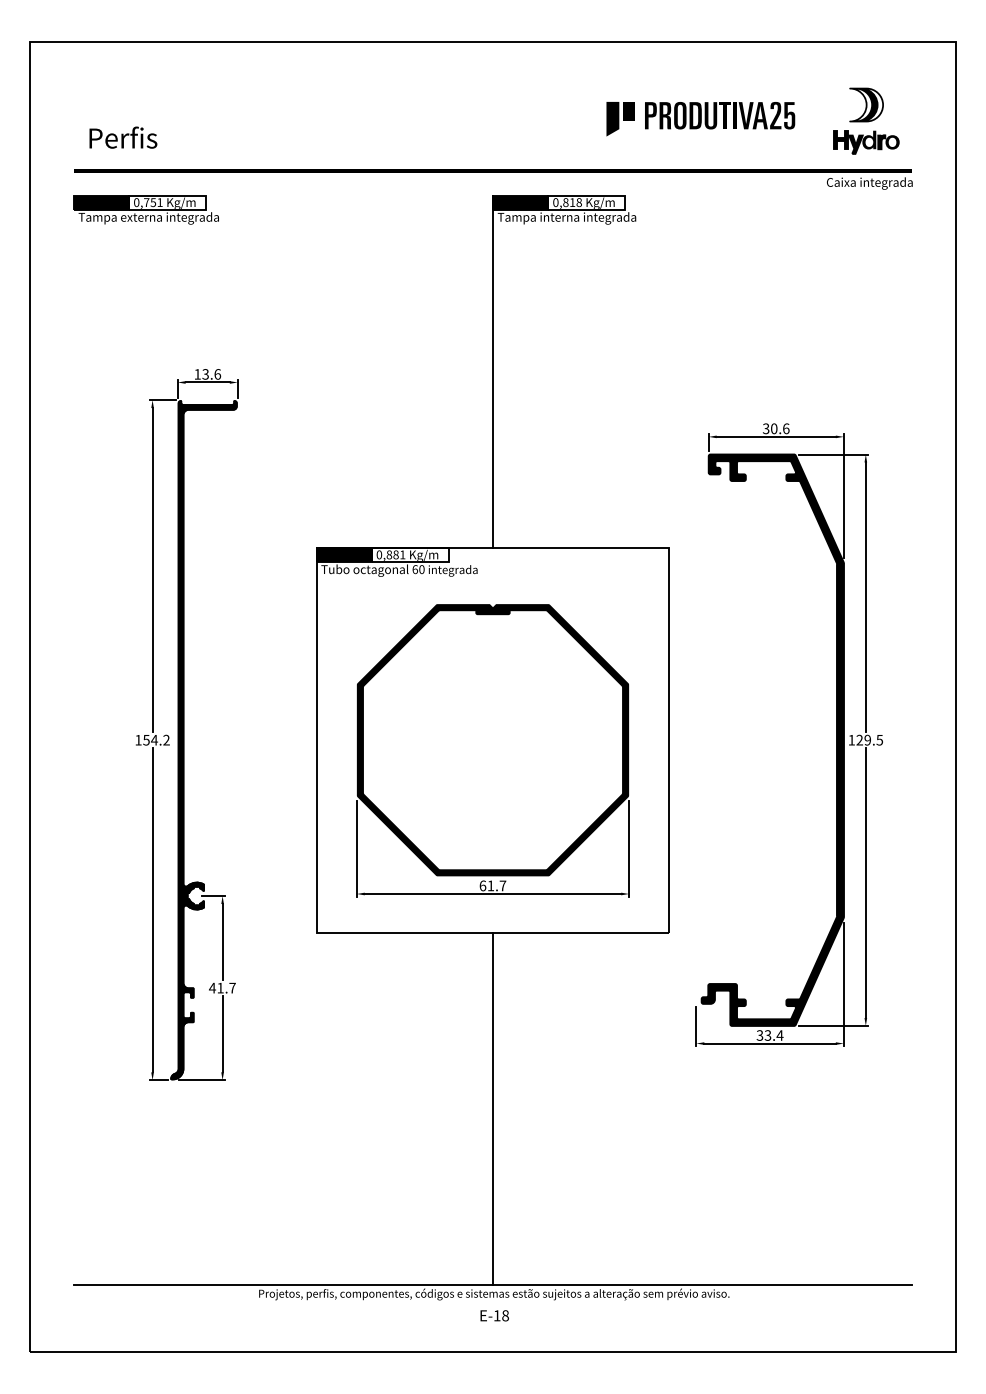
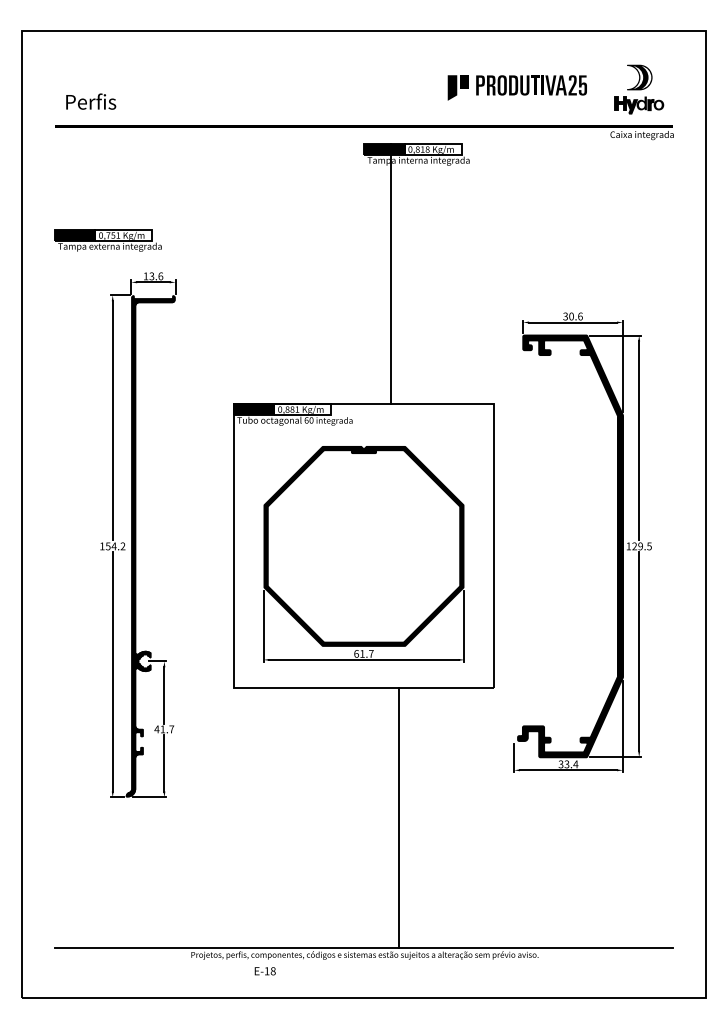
part: (145, 209) -> (107, 240), moved
line: (492, 371) -> (390, 274), moved
line: (492, 1108) -> (398, 818), moved
text: (493, 1316) -> (264, 971), moved

